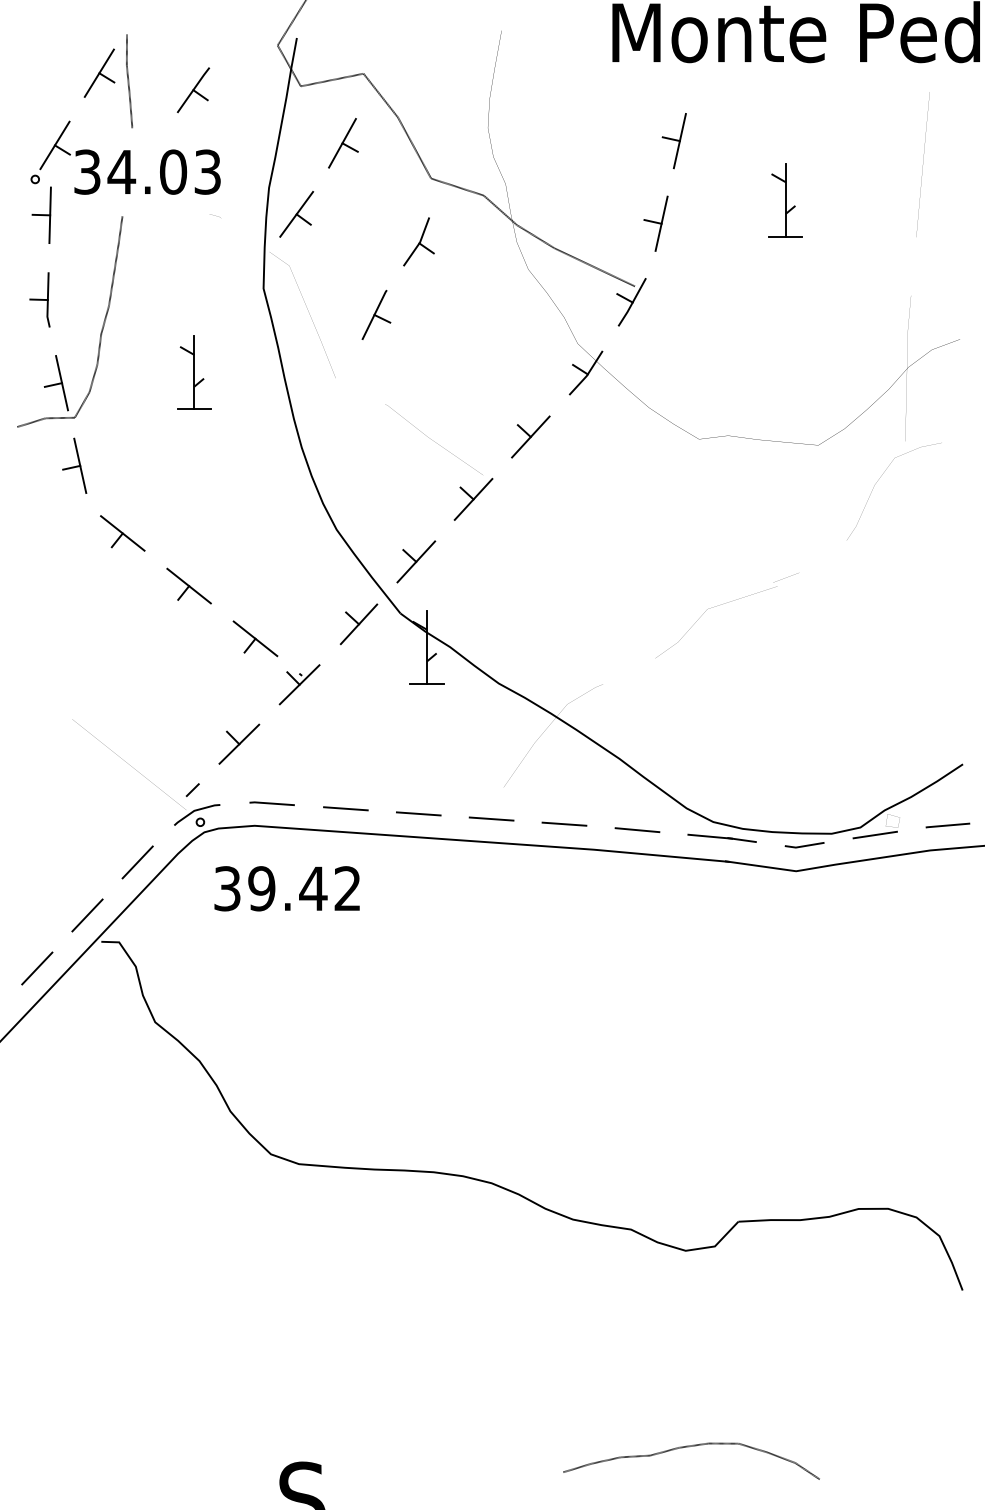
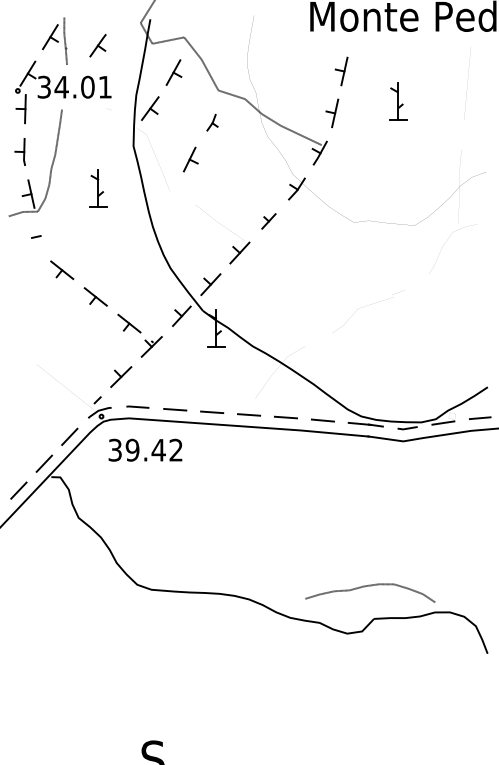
text: (206, 170) -> (104, 86), 34.03 -> 34.01
part: (419, 241) -> (212, 122), size x0.7
part: (530, 437) -> (268, 221), size x0.7
line: (79, 464) -> (40, 235), removed
curve: (691, 1447) -> (370, 586), moved

